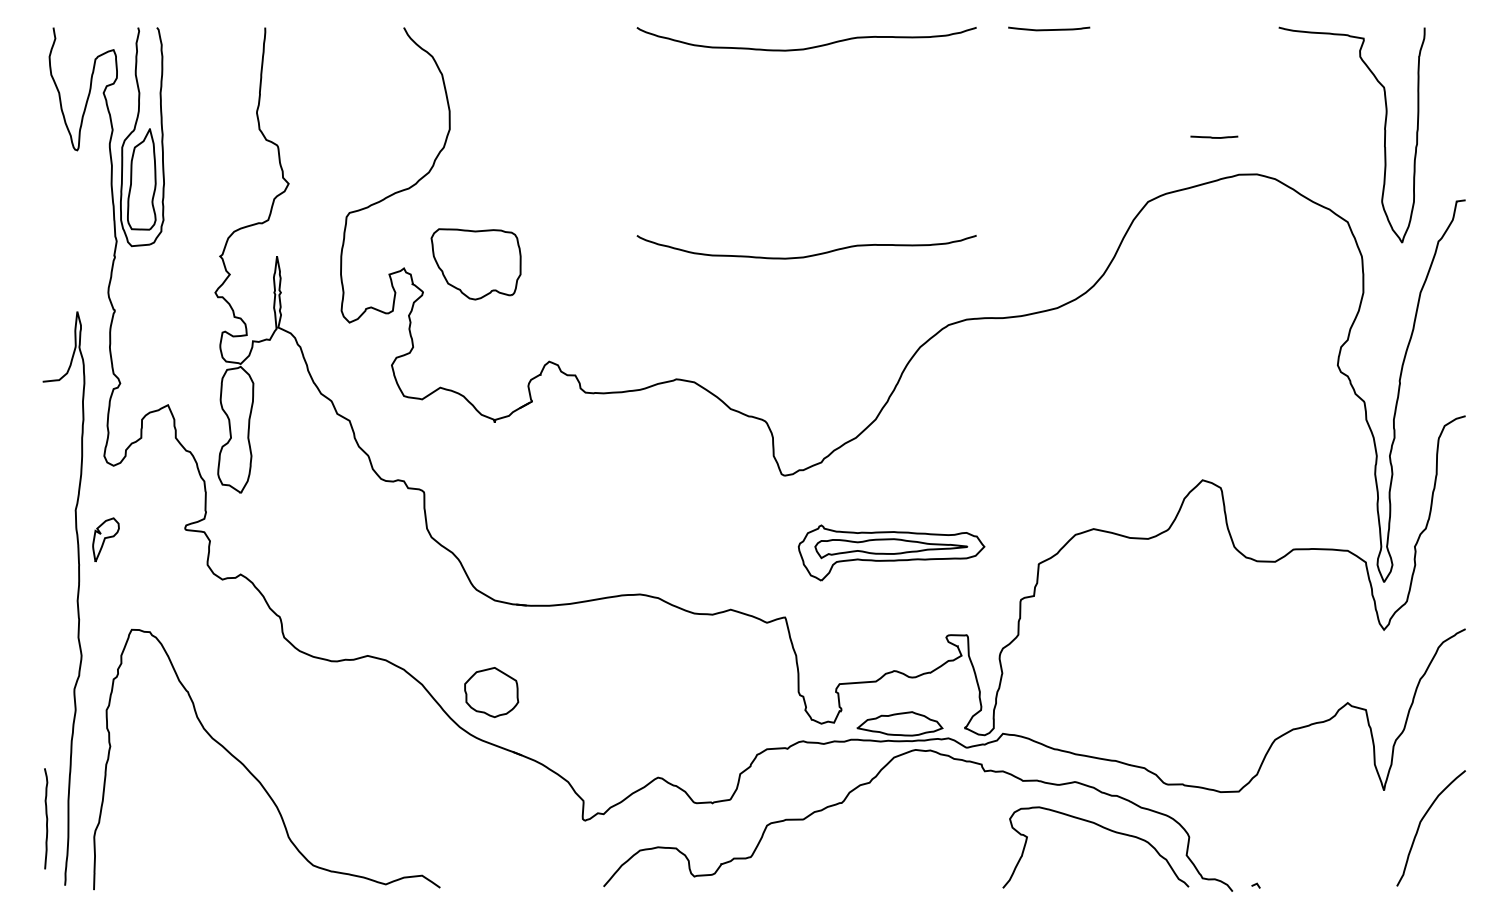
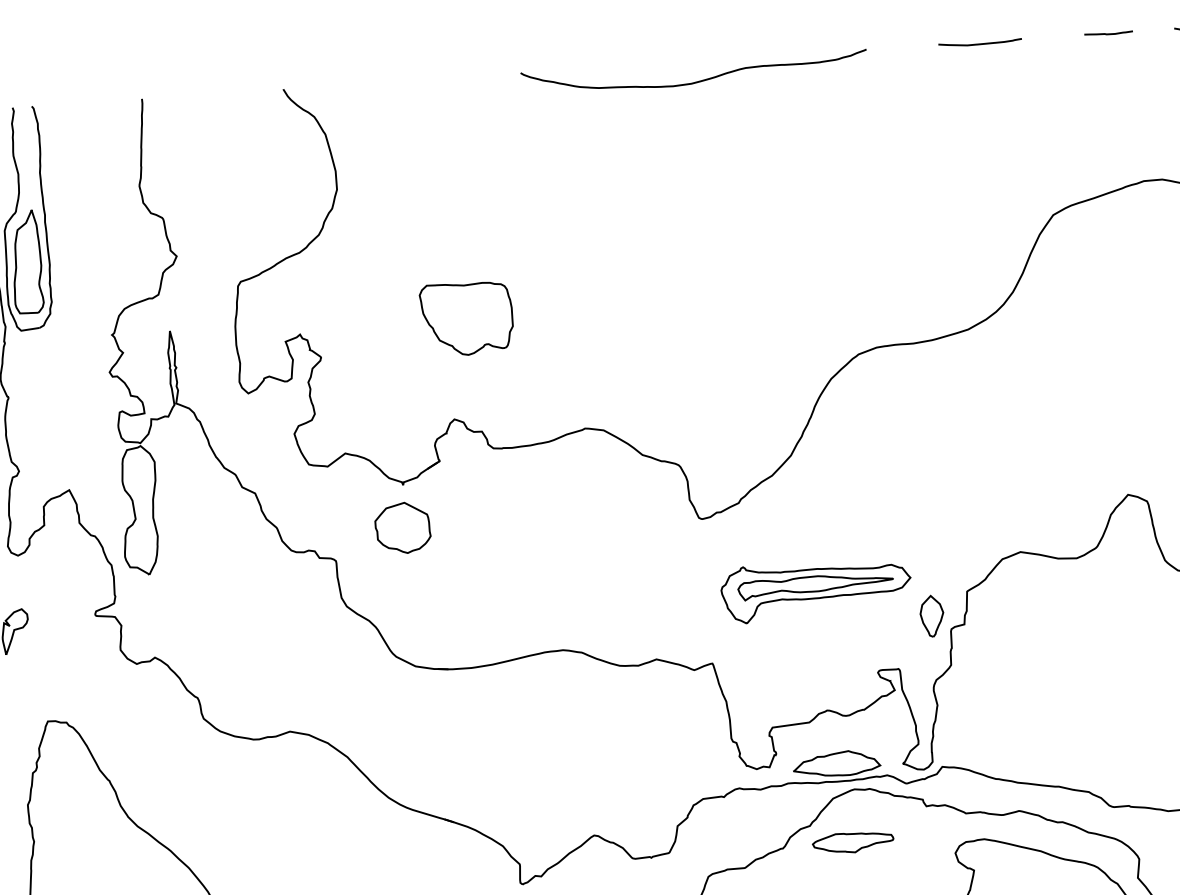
curve: (1049, 29) -> (980, 43), moved
line: (1214, 137) -> (1108, 33), moved
curve: (806, 255) -> (709, 293), removed
part: (475, 264) -> (466, 319), moved
part: (1002, 585) -> (931, 615), added
part: (491, 692) -> (402, 528), moved
part: (910, 801) -> (852, 842), added

